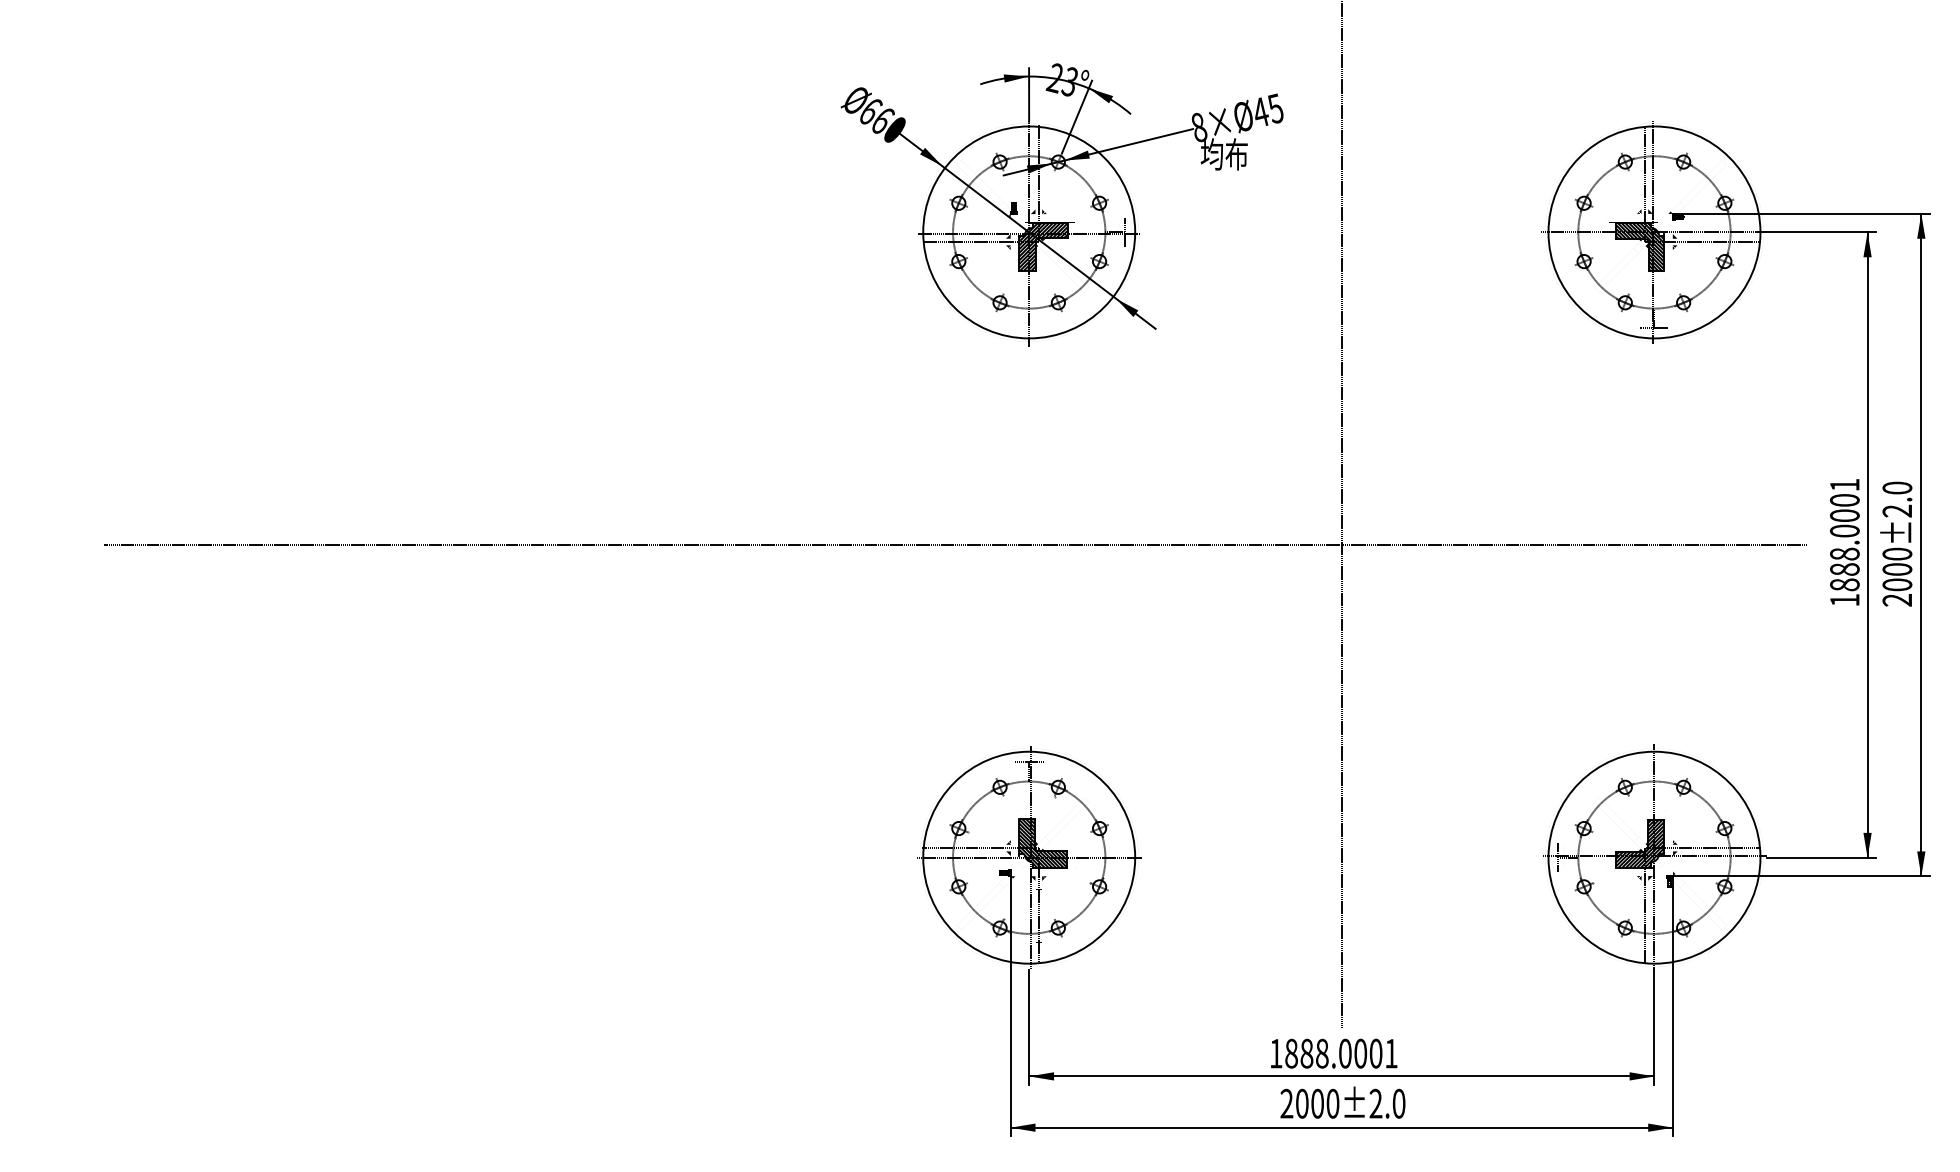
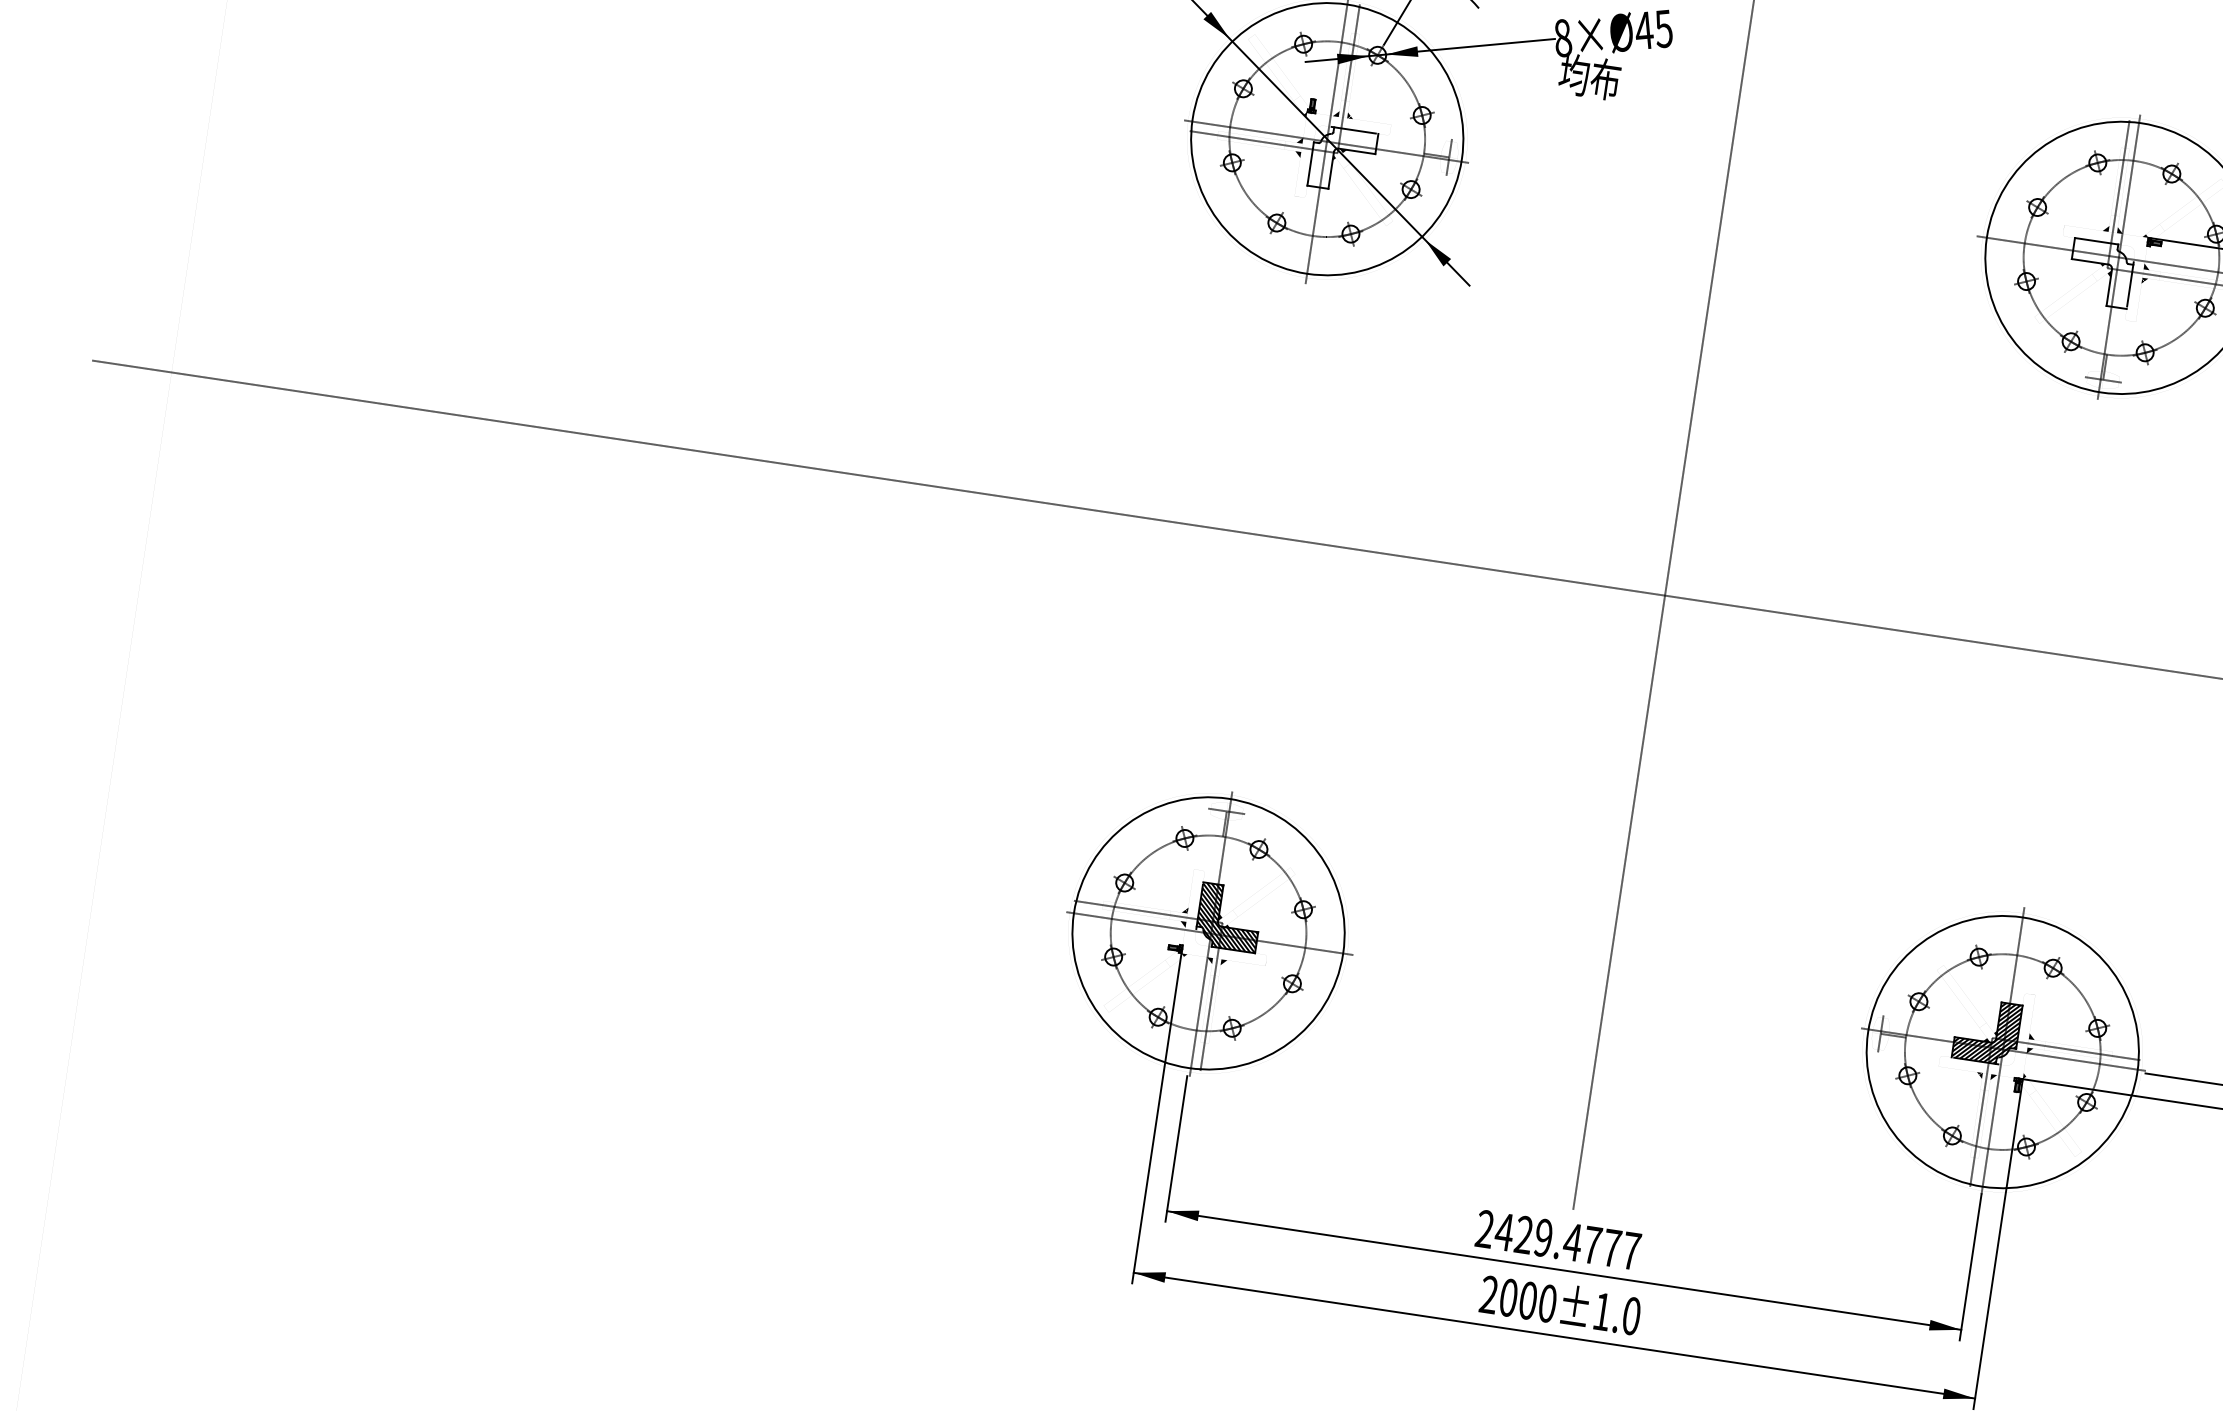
hatch: (1043, 246) -> (1342, 159), removed
hatch: (1640, 246) -> (2101, 273), removed
text: (1333, 1053) -> (1557, 1239), 1888.0001 -> 2429.4777
text: (1375, 1103) -> (1601, 1311), 2000±2.0 -> 2000±1.0

